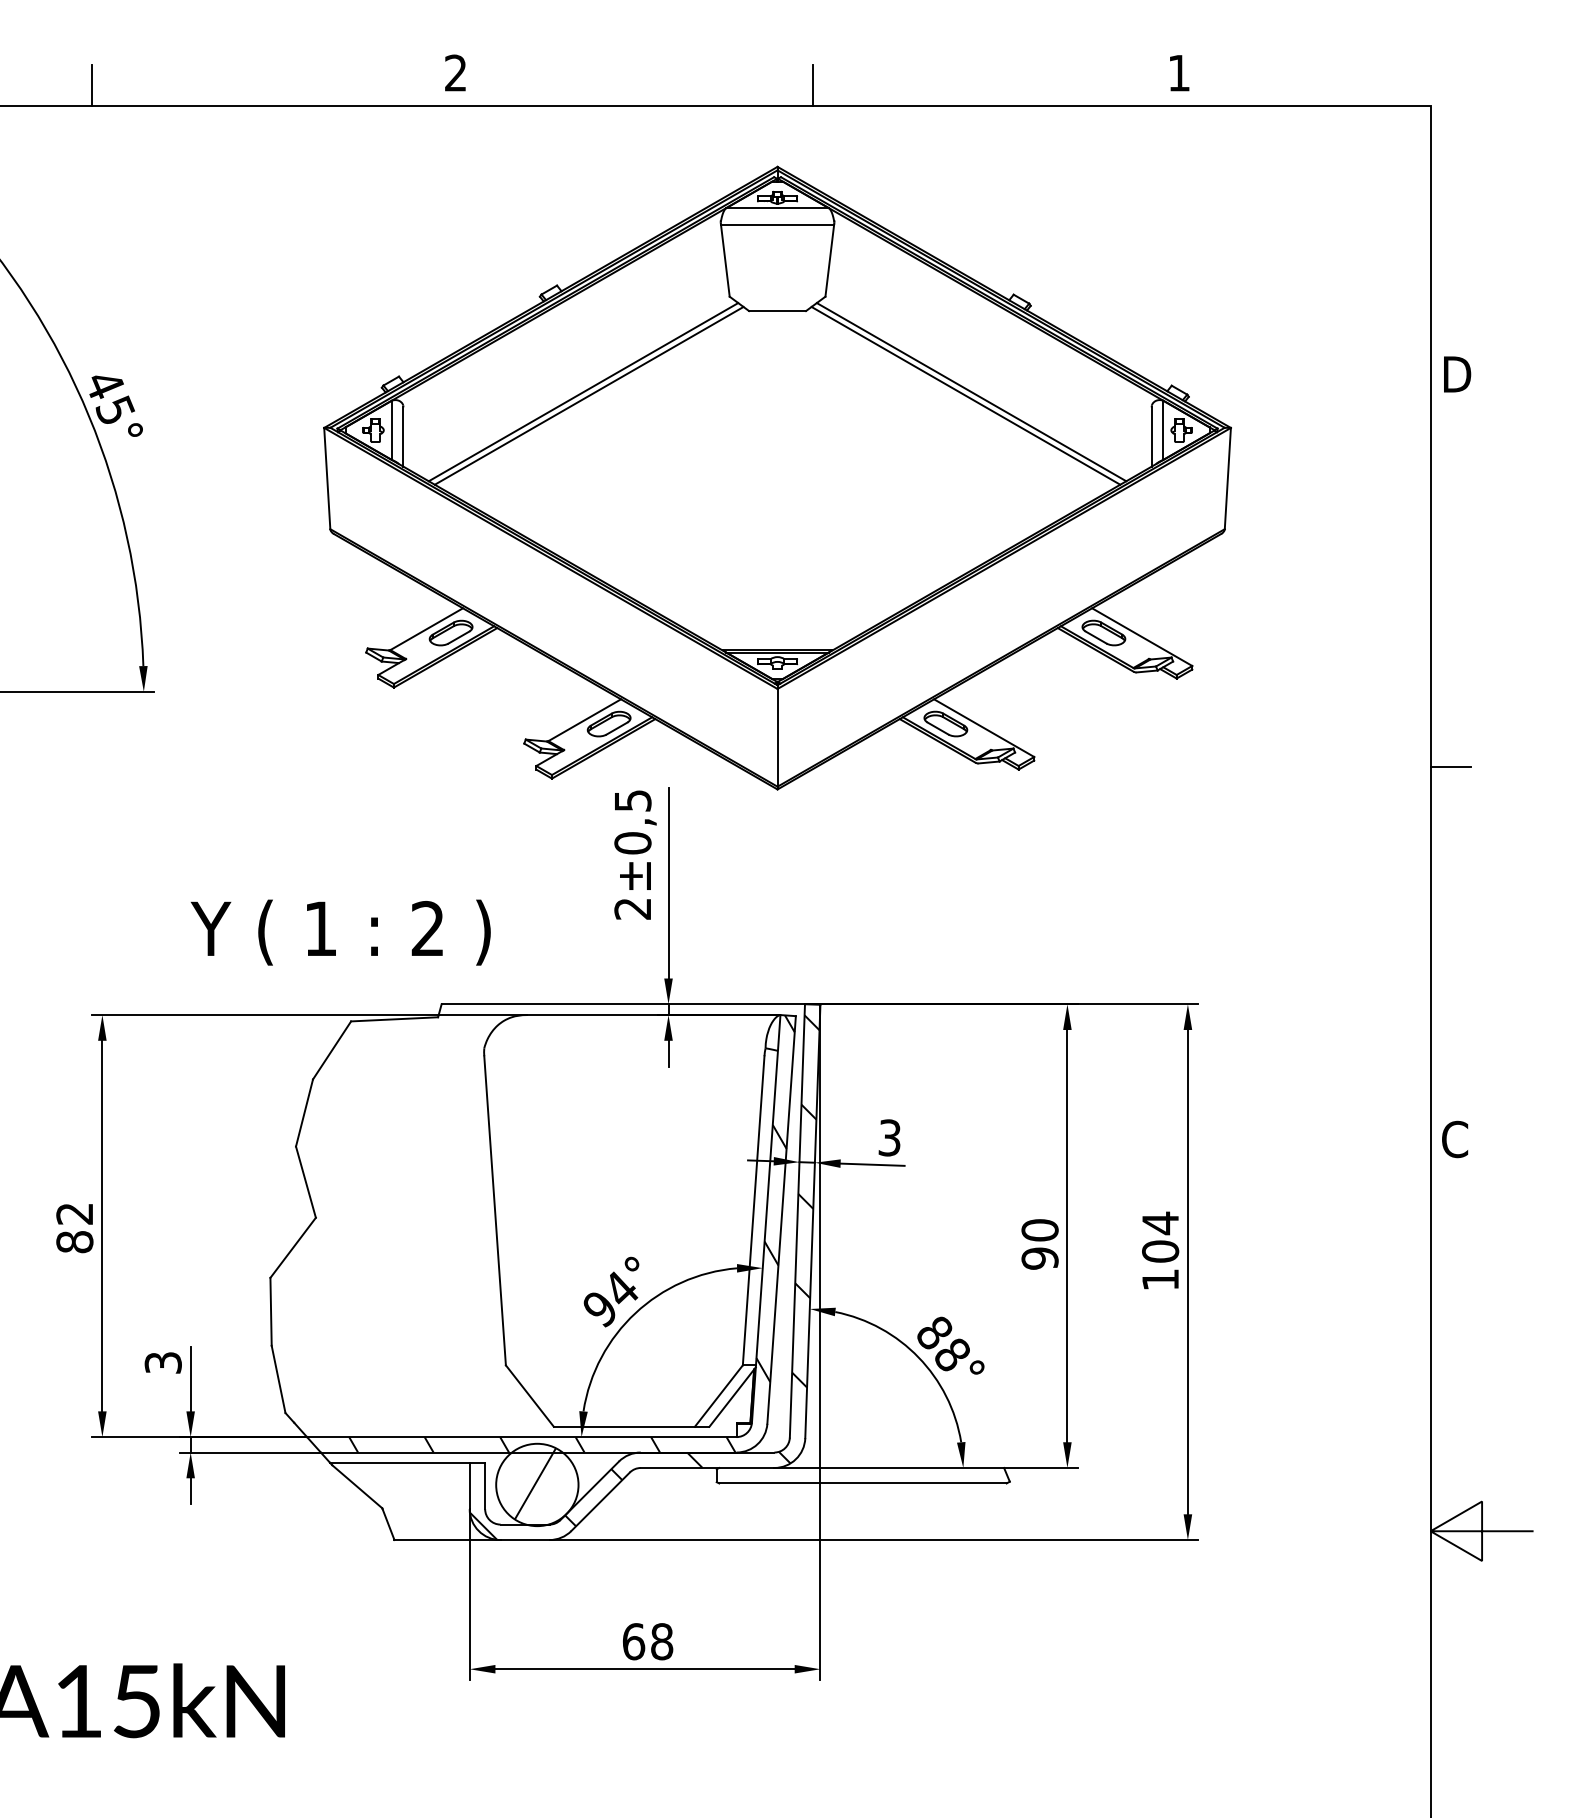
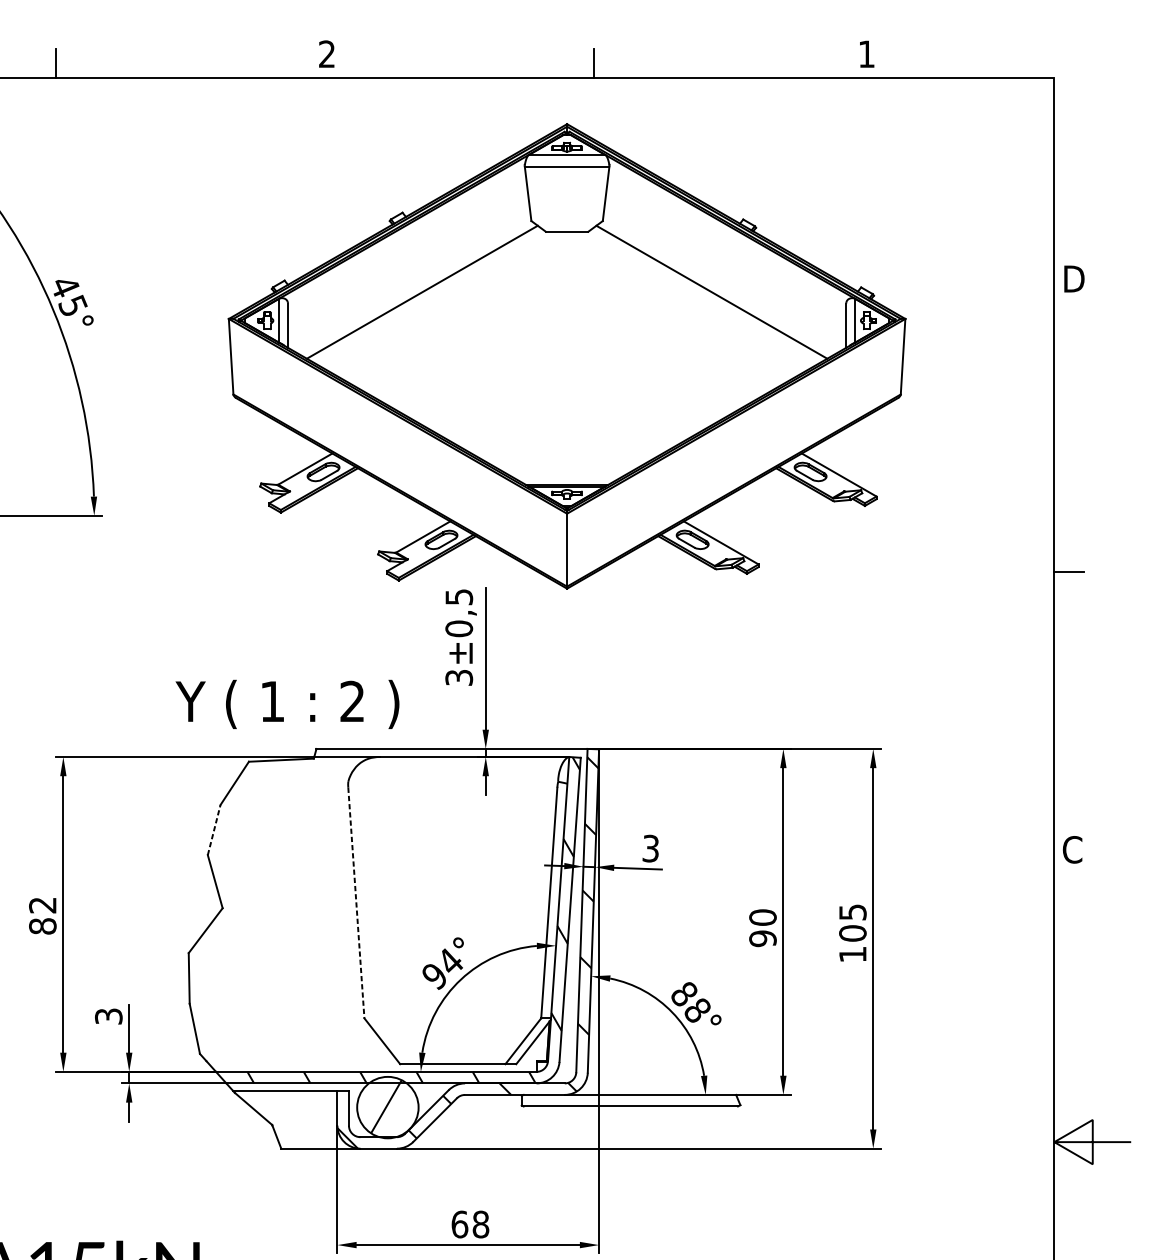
line: (588, 395) -> (426, 294), removed
line: (965, 395) -> (707, 294), removed
text: (632, 908) -> (458, 677), 2 -> 3
text: (340, 932) -> (287, 704), moved
line: (304, 1113) -> (214, 830), solid -> dashed
line: (495, 1210) -> (356, 902), solid -> dashed
text: (1160, 1223) -> (852, 912), 104 -> 105

